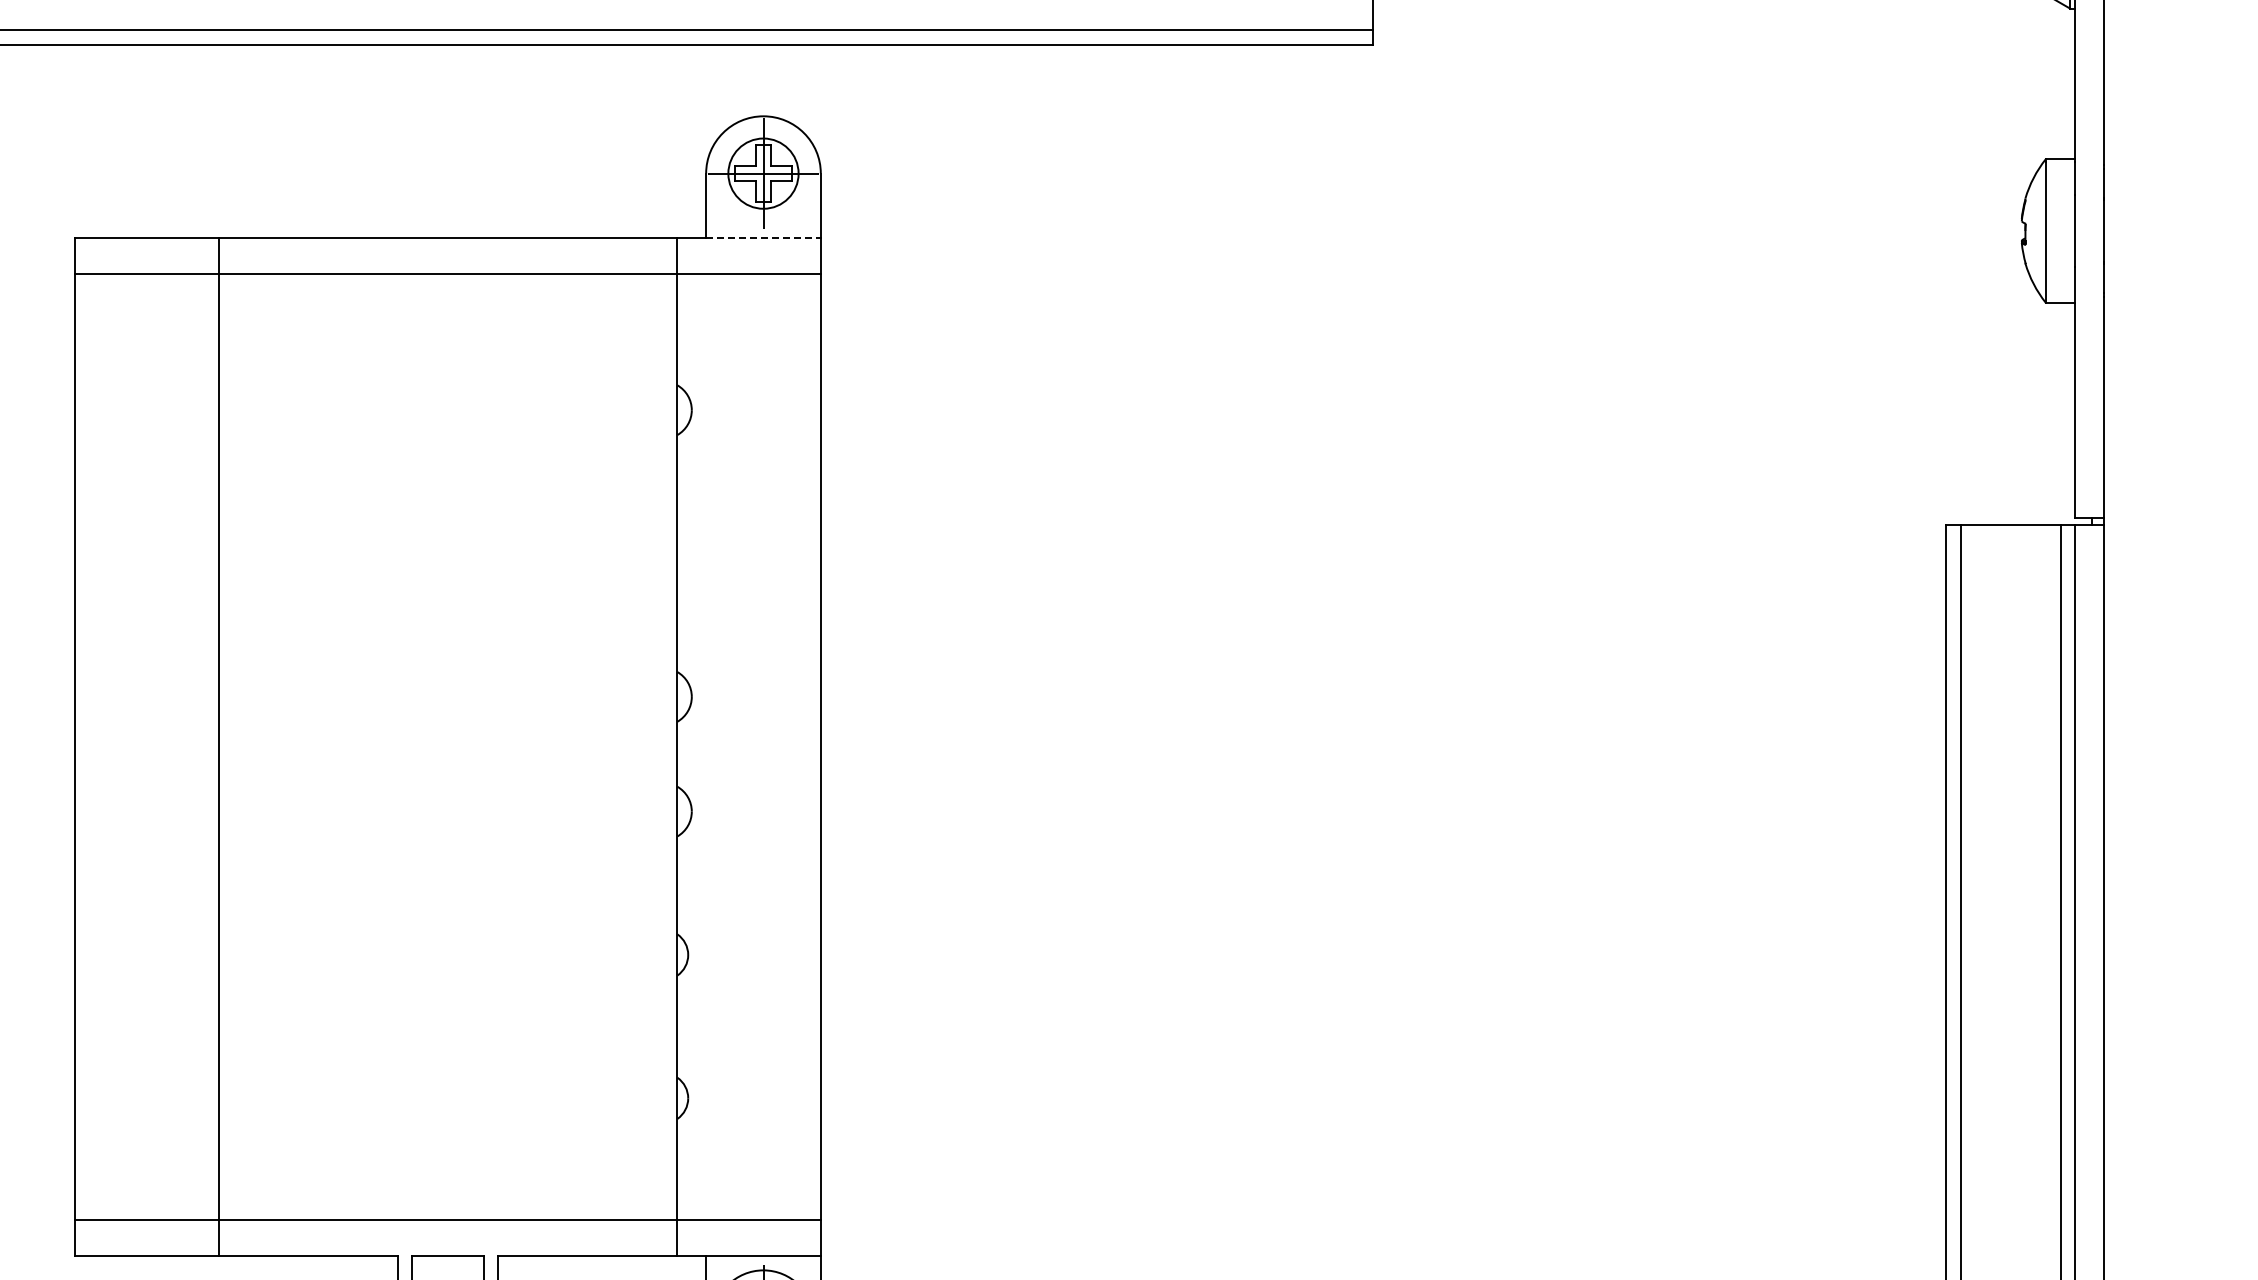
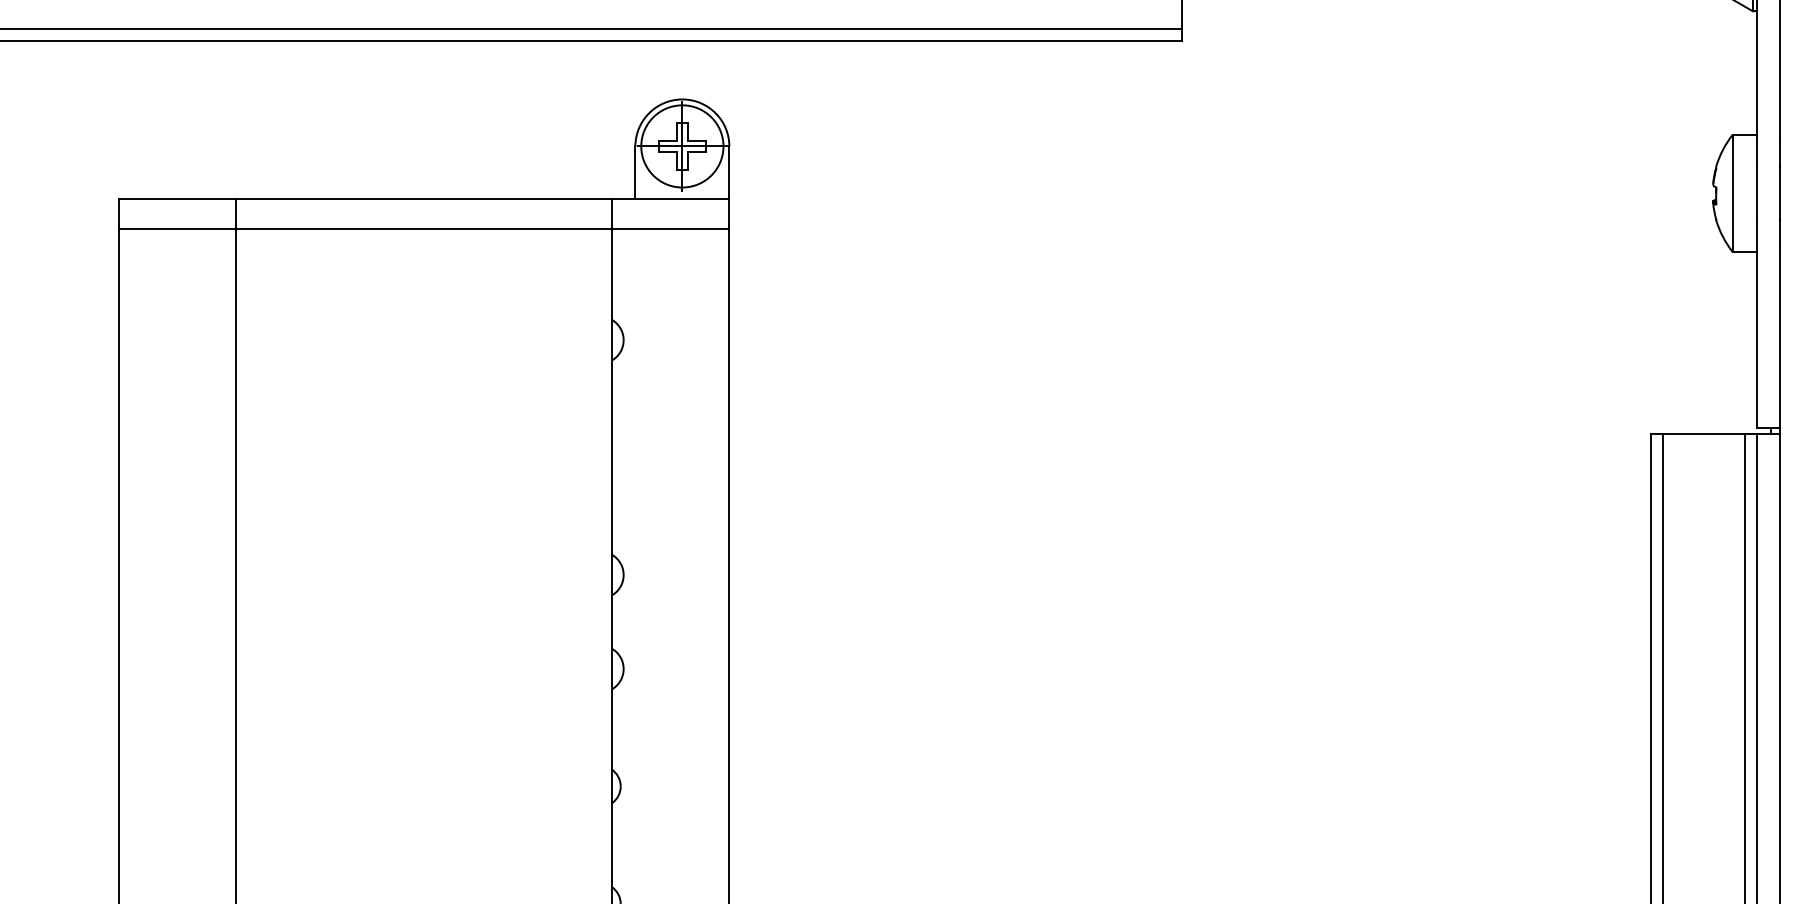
circle: (763, 173) -> (682, 146), size x1.43
line: (763, 238) -> (682, 199), dashed -> solid

